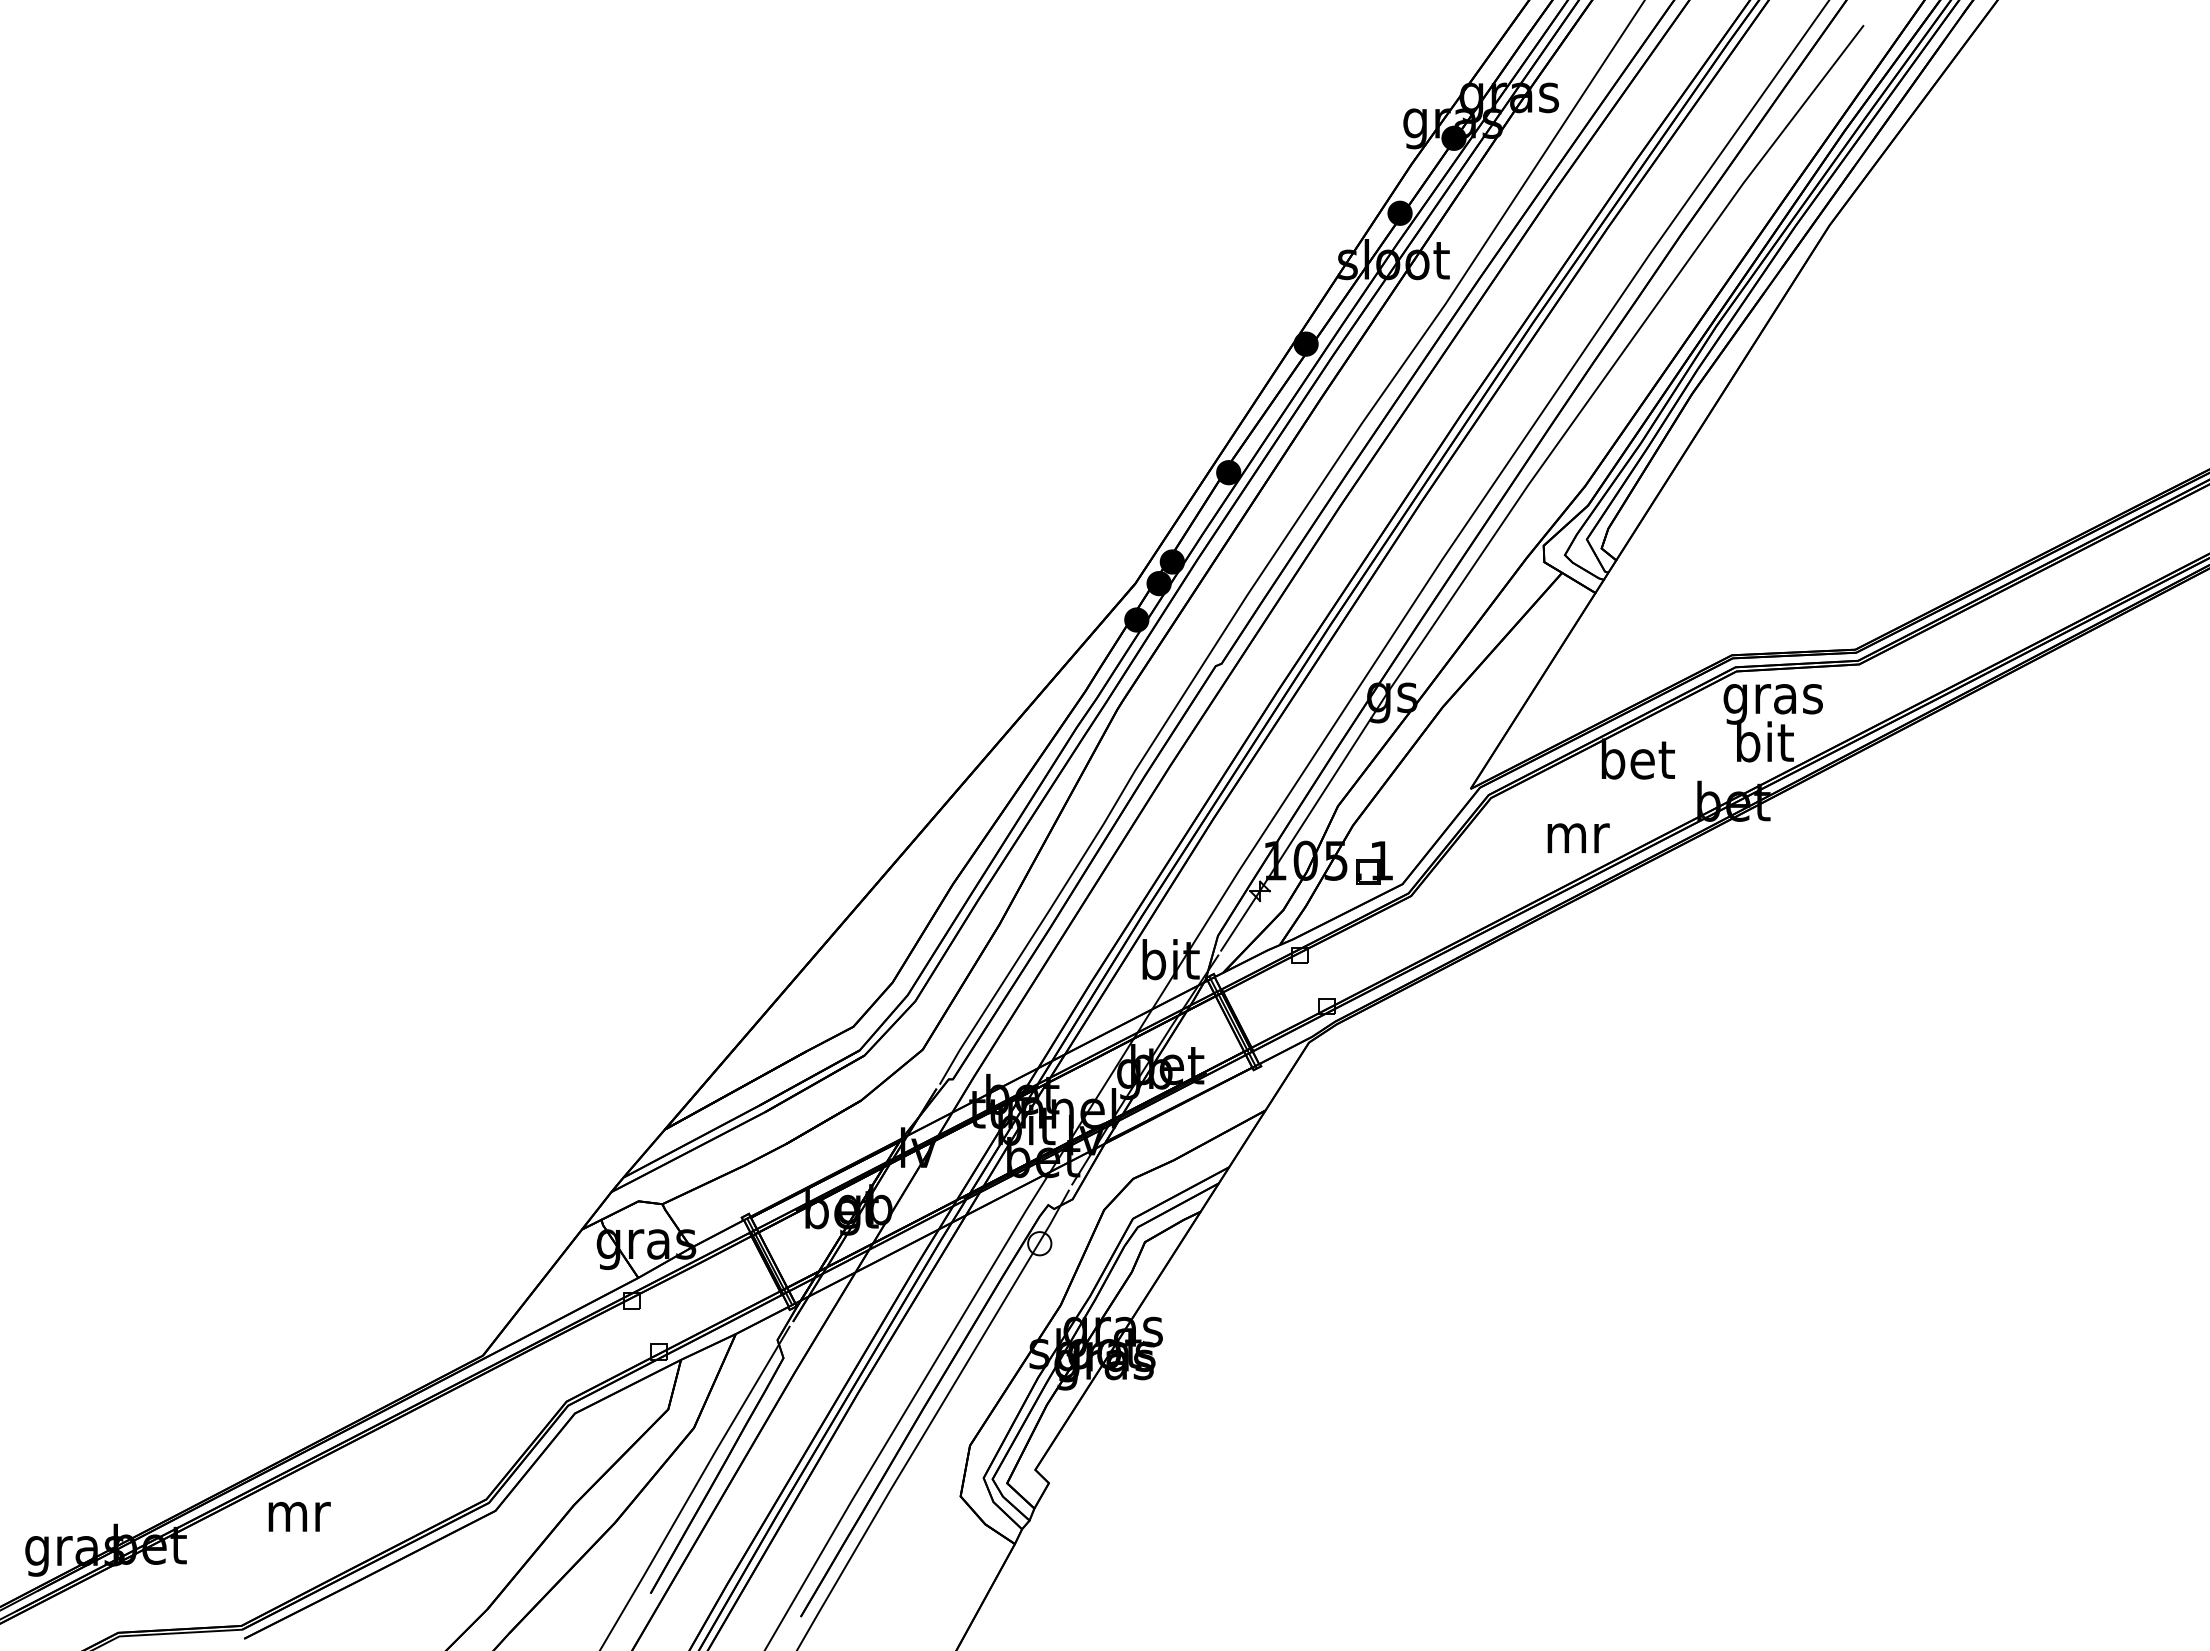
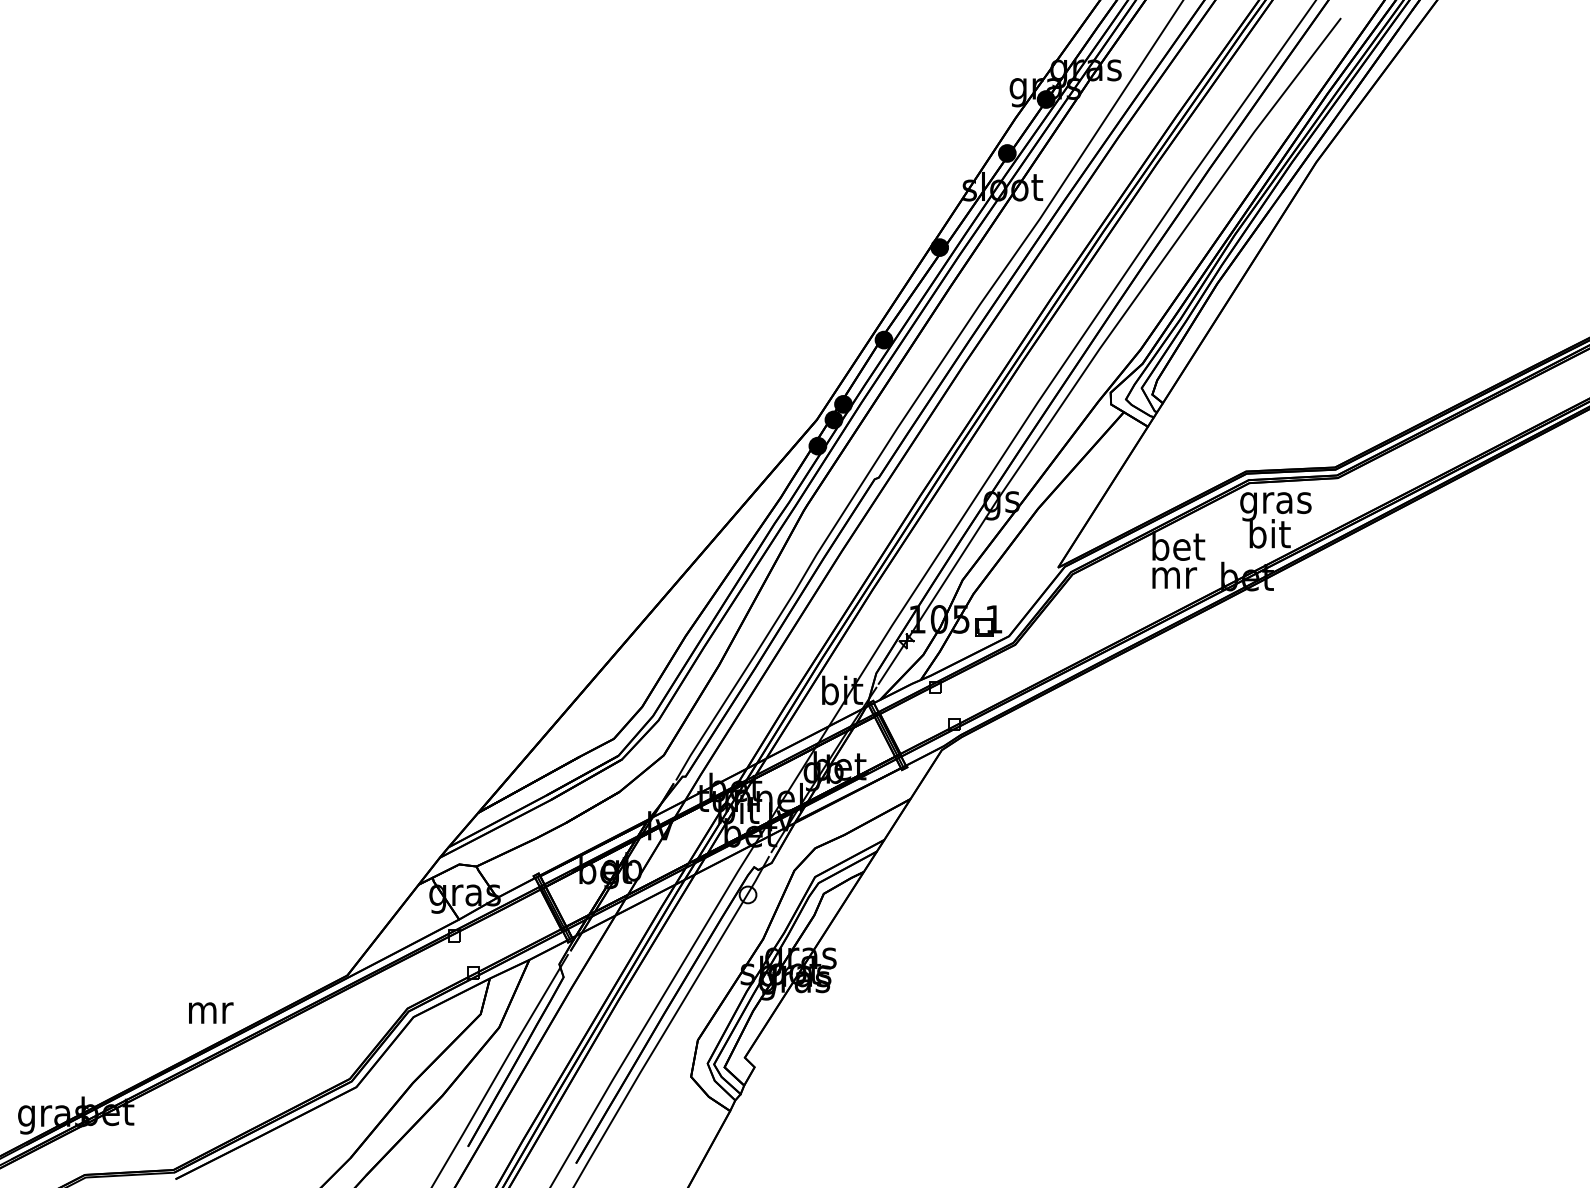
text: (1578, 837) -> (1174, 577), moved
text: (299, 1516) -> (211, 1012), moved

